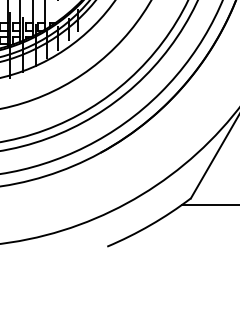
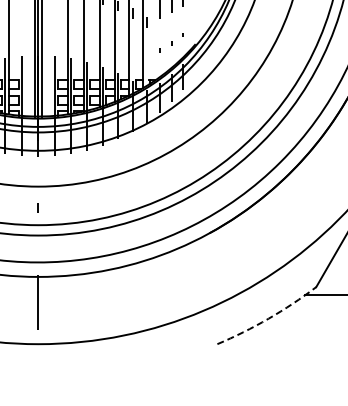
arc: (150, 224) -> (268, 318), solid -> dashed

